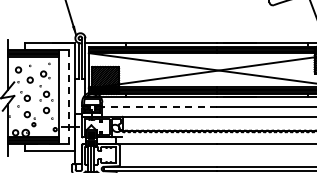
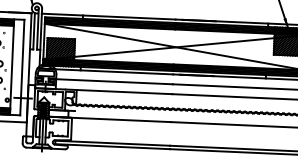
line: (68, 96) -> (22, 67), dashed -> solid
line: (159, 106) -> (114, 81), dashed -> solid

